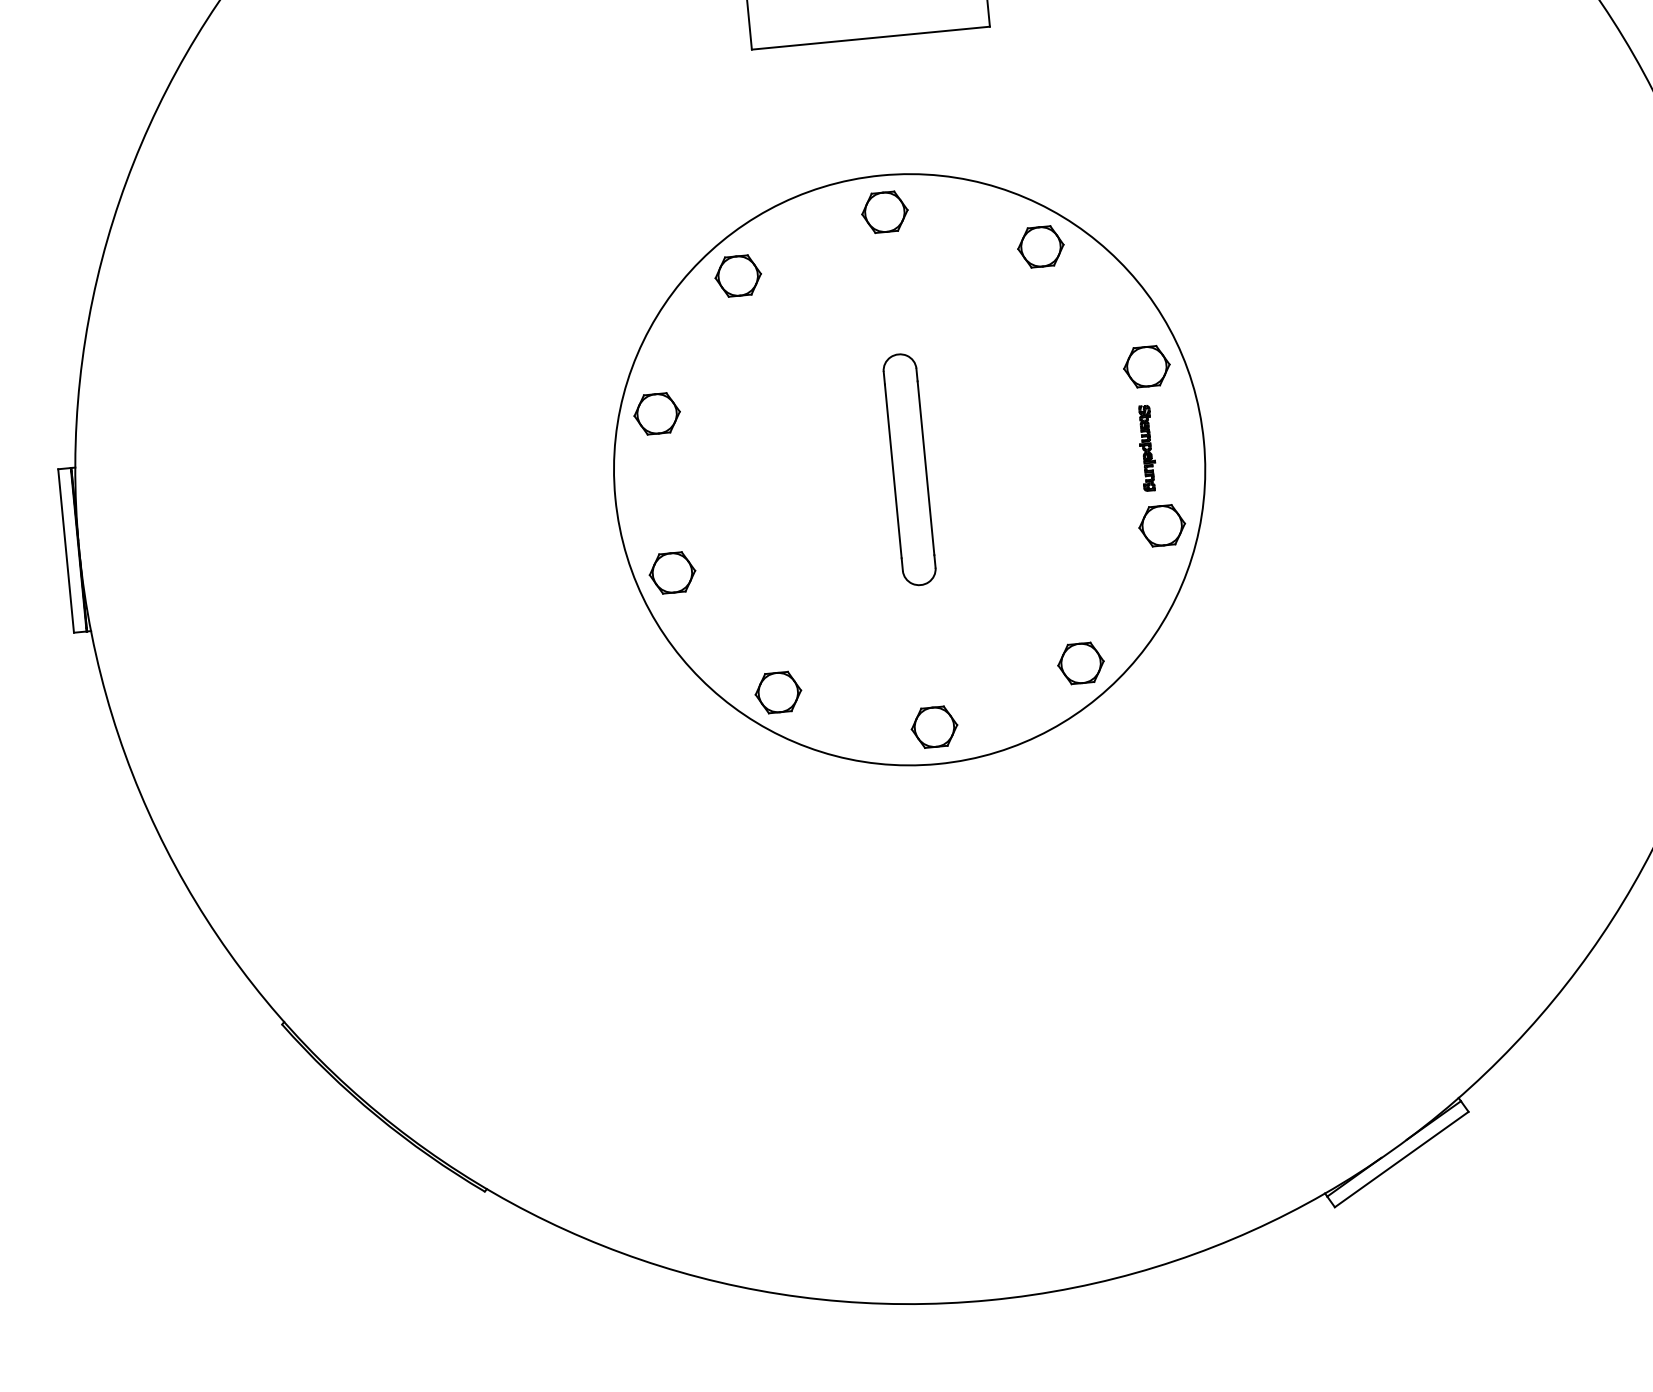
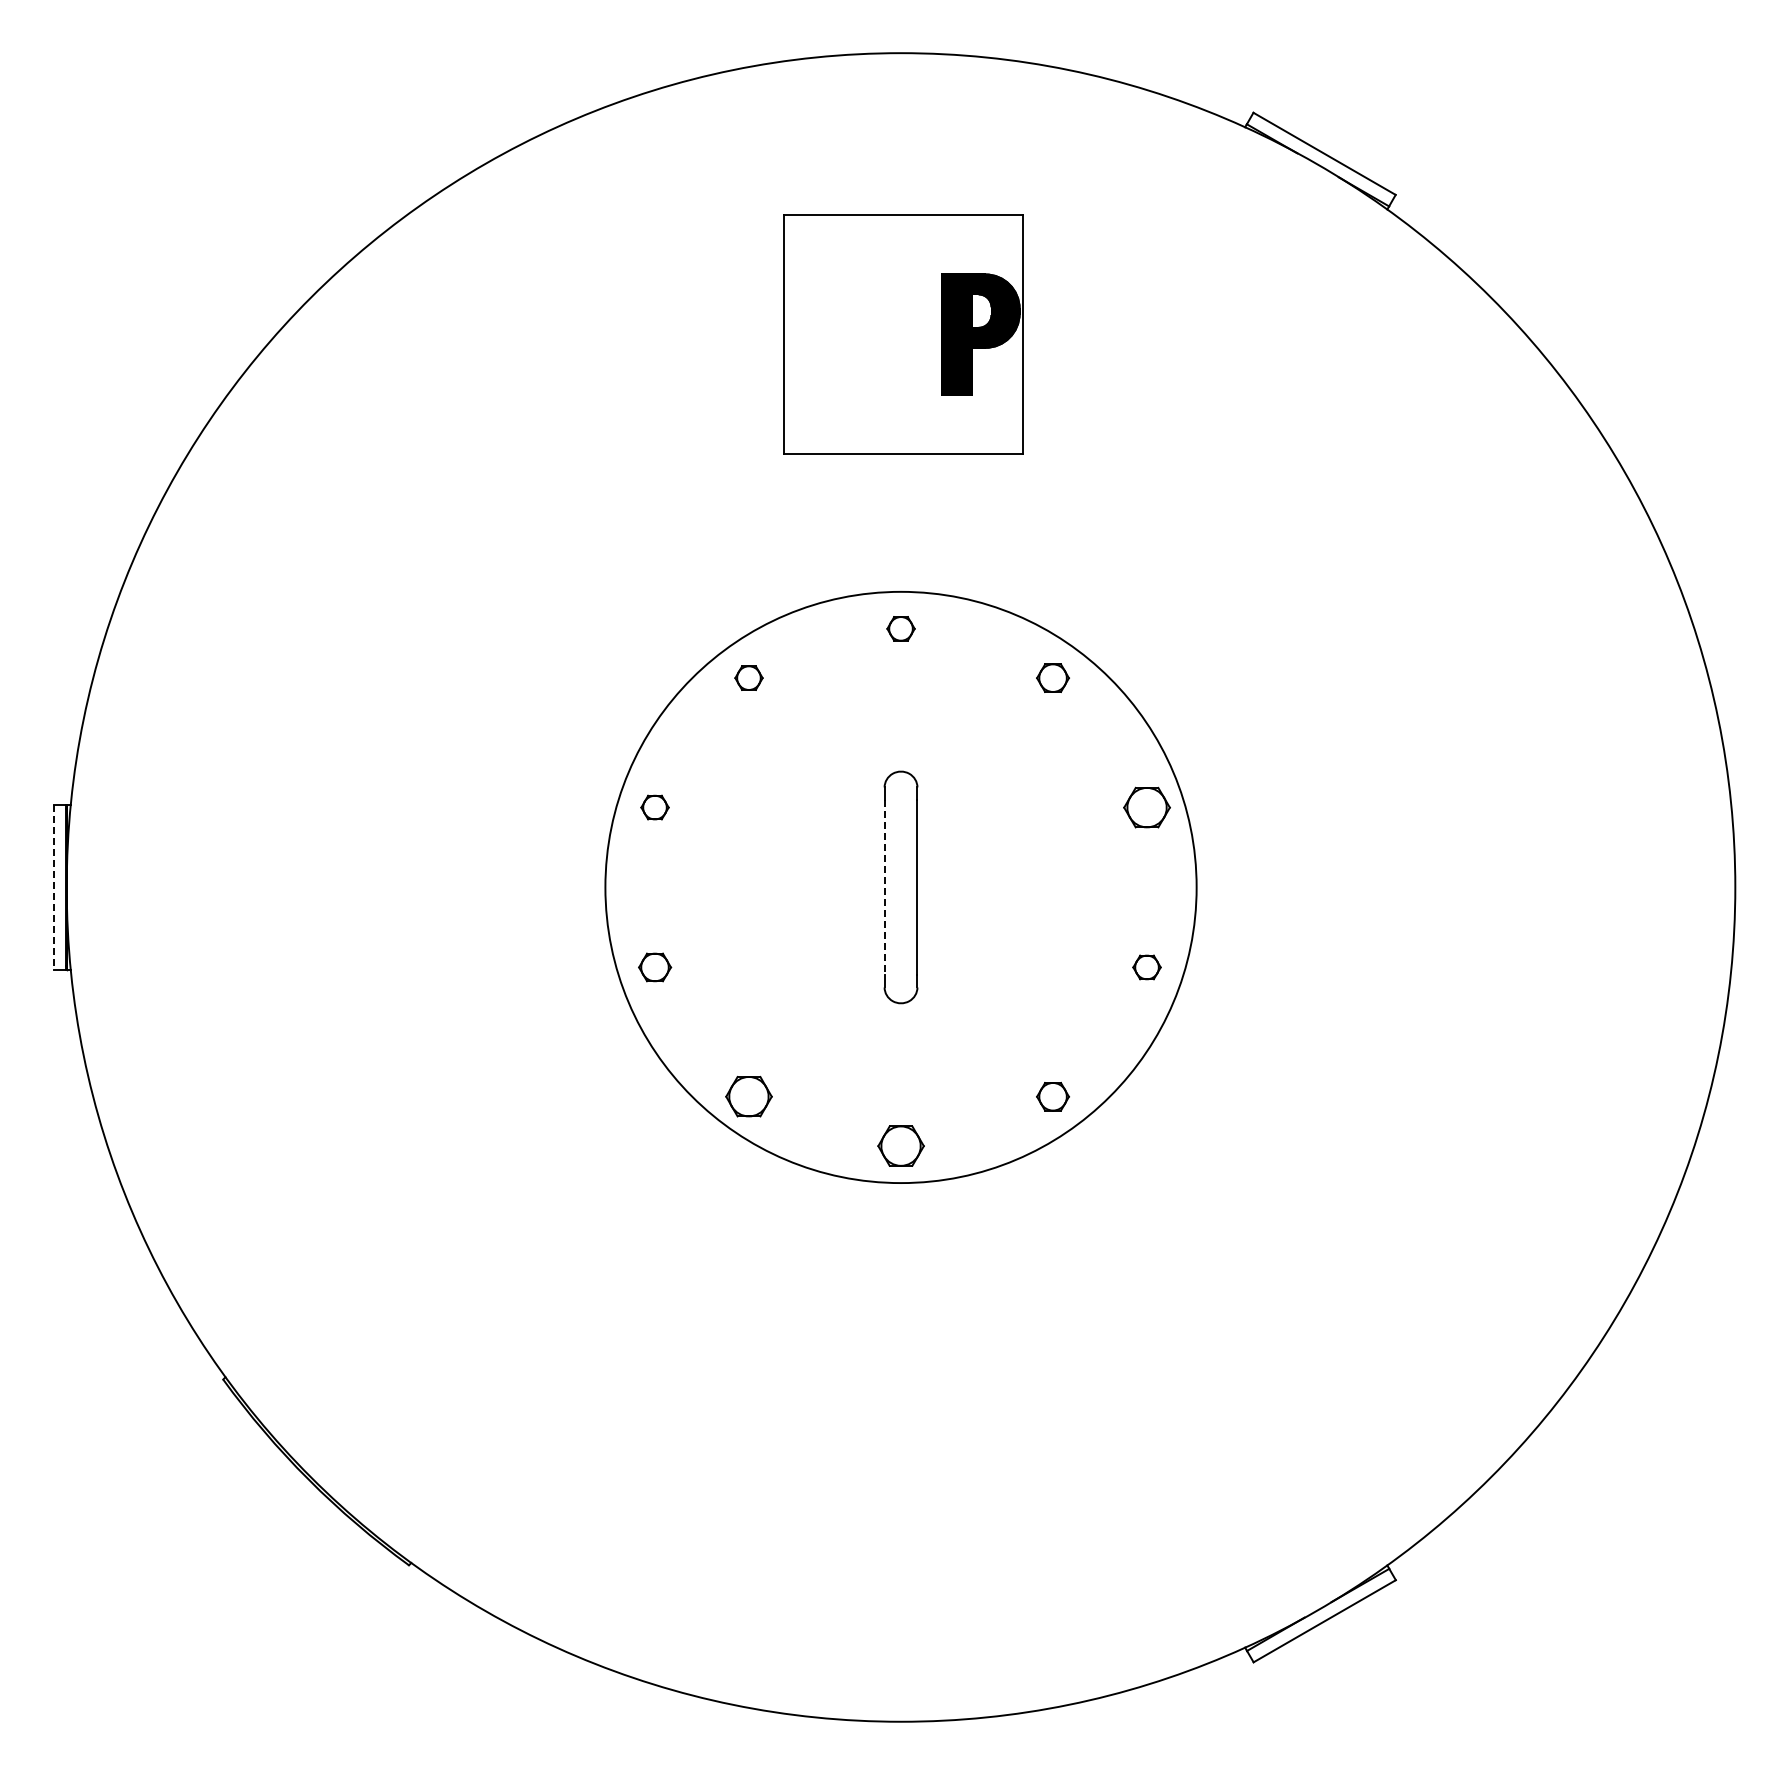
part: (884, 212) -> (900, 628), size x0.6
part: (1040, 246) -> (1052, 677), size x0.7
part: (737, 275) -> (748, 677), size x0.6
part: (656, 413) -> (654, 807), size x0.6
part: (1146, 448) -> (1138, 888), removed
line: (893, 472) -> (884, 888), solid -> dashed
part: (1161, 525) -> (1146, 967), size x0.6
line: (66, 551) -> (53, 887), solid -> dashed
part: (671, 573) -> (654, 967), size x0.7
part: (1080, 663) -> (1052, 1096), size x0.7

